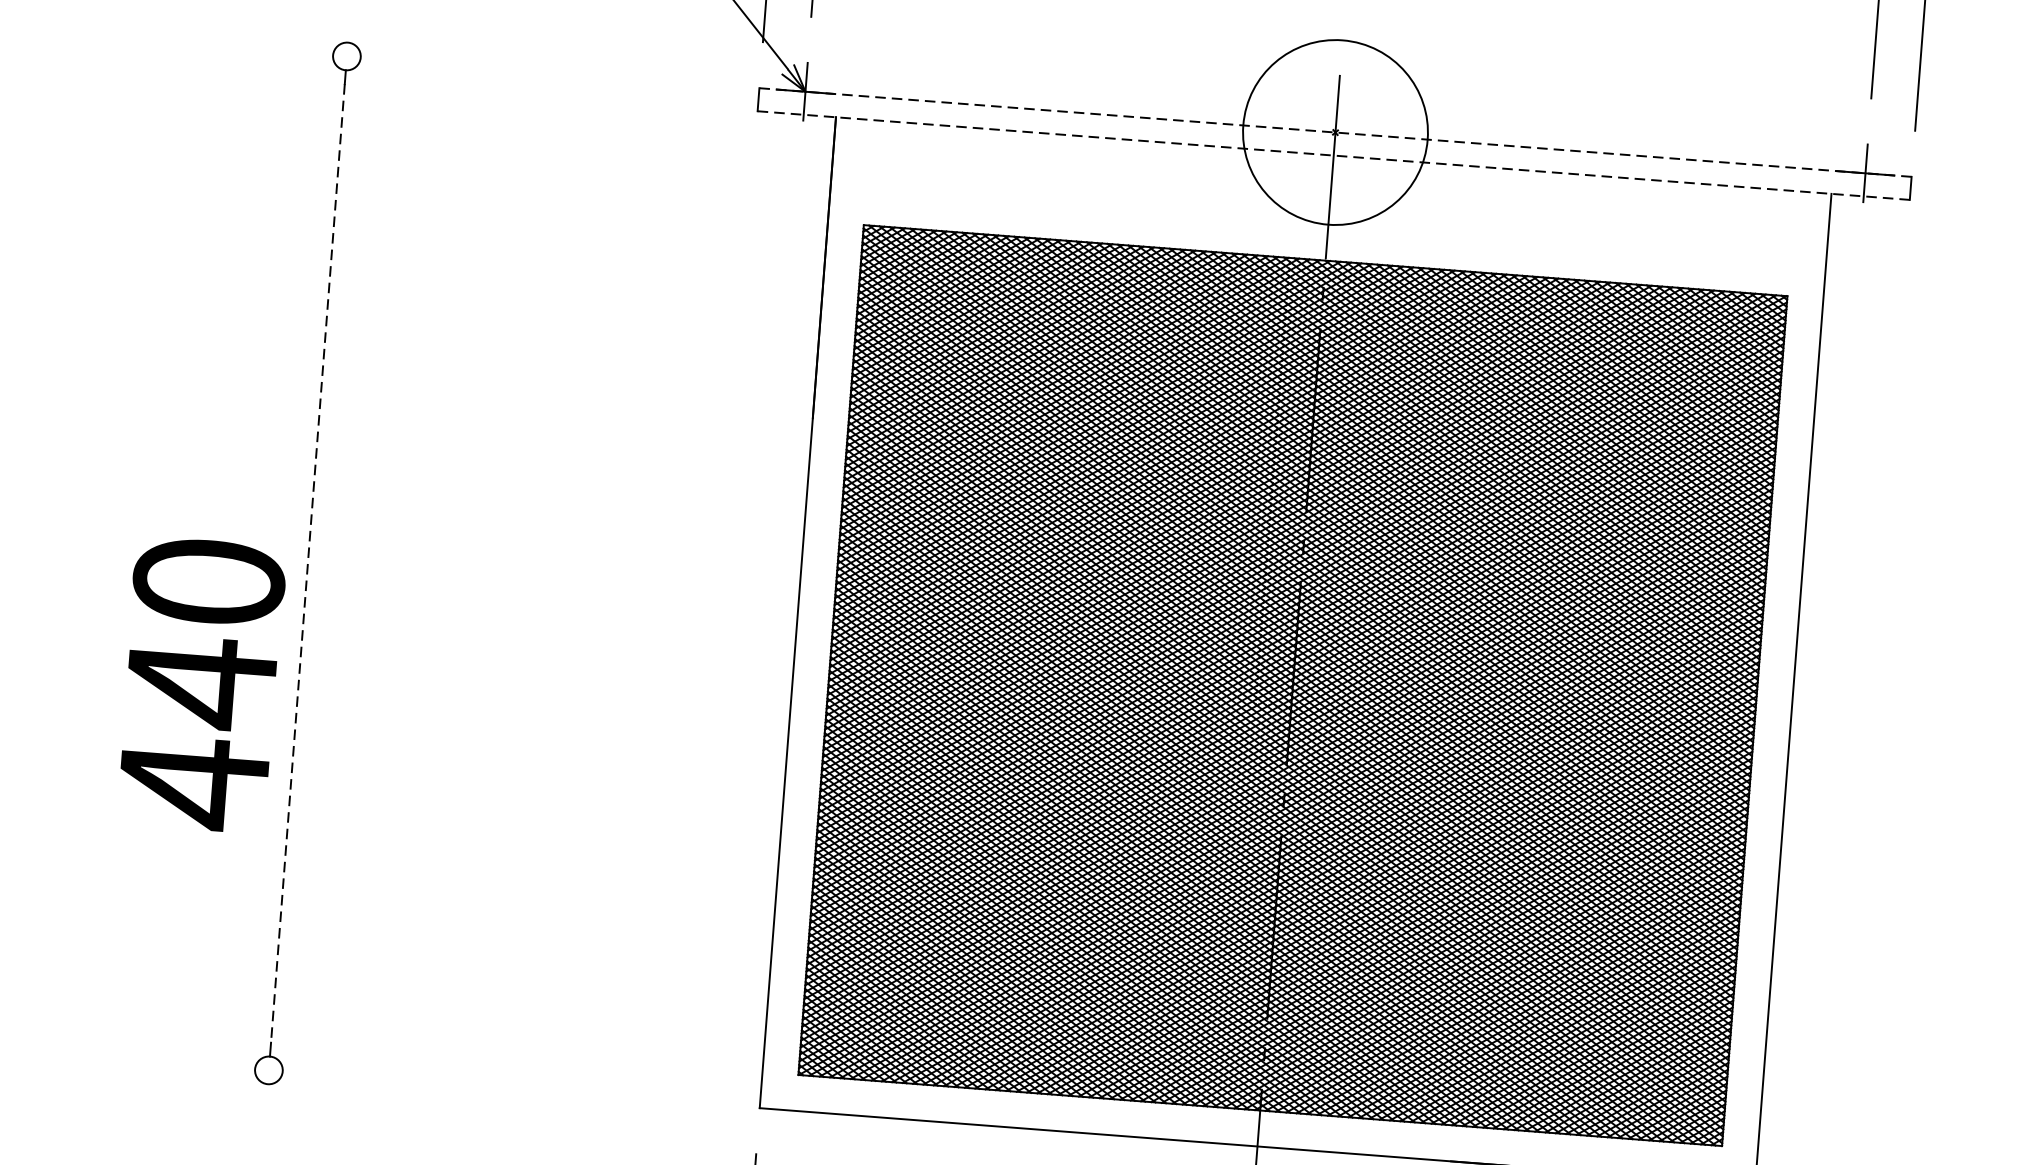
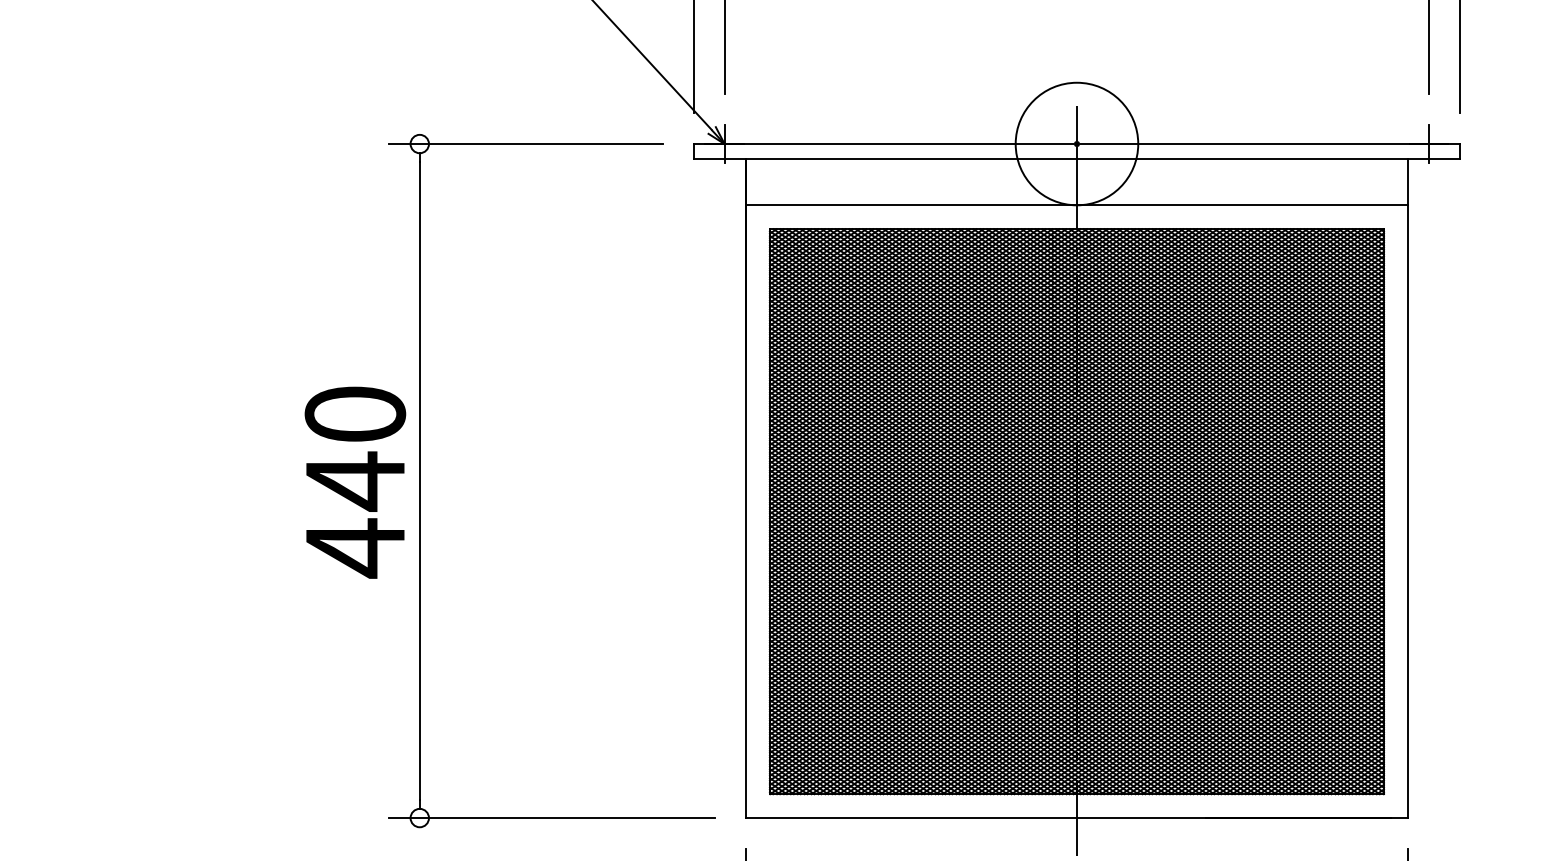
line: (507, 69) -> (526, 144), added
line: (1334, 133) -> (1076, 144), dashed -> solid
line: (1333, 155) -> (1076, 159), dashed -> solid
line: (1327, 224) -> (1076, 205), added
line: (307, 564) -> (419, 481), dashed -> solid
text: (201, 684) -> (355, 482), moved
line: (468, 1086) -> (552, 818), added

